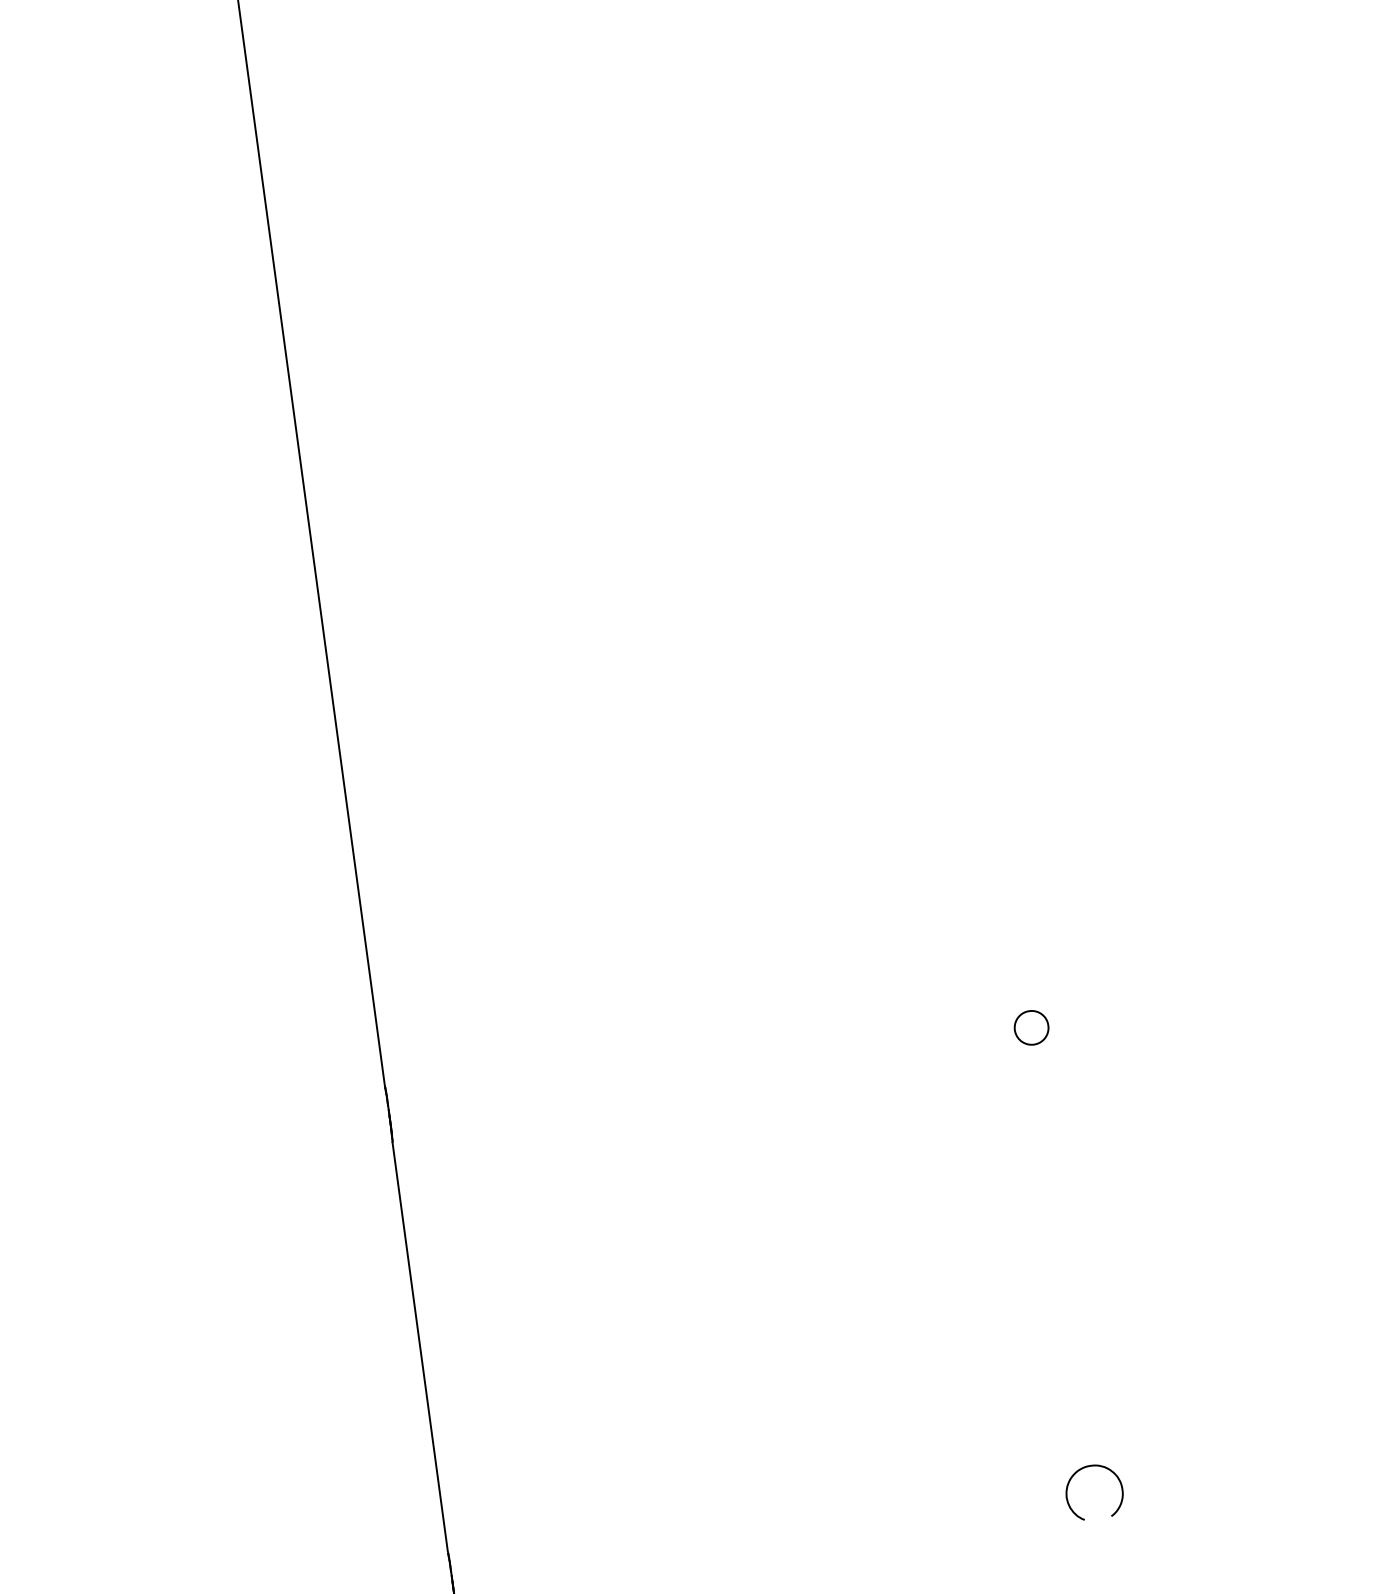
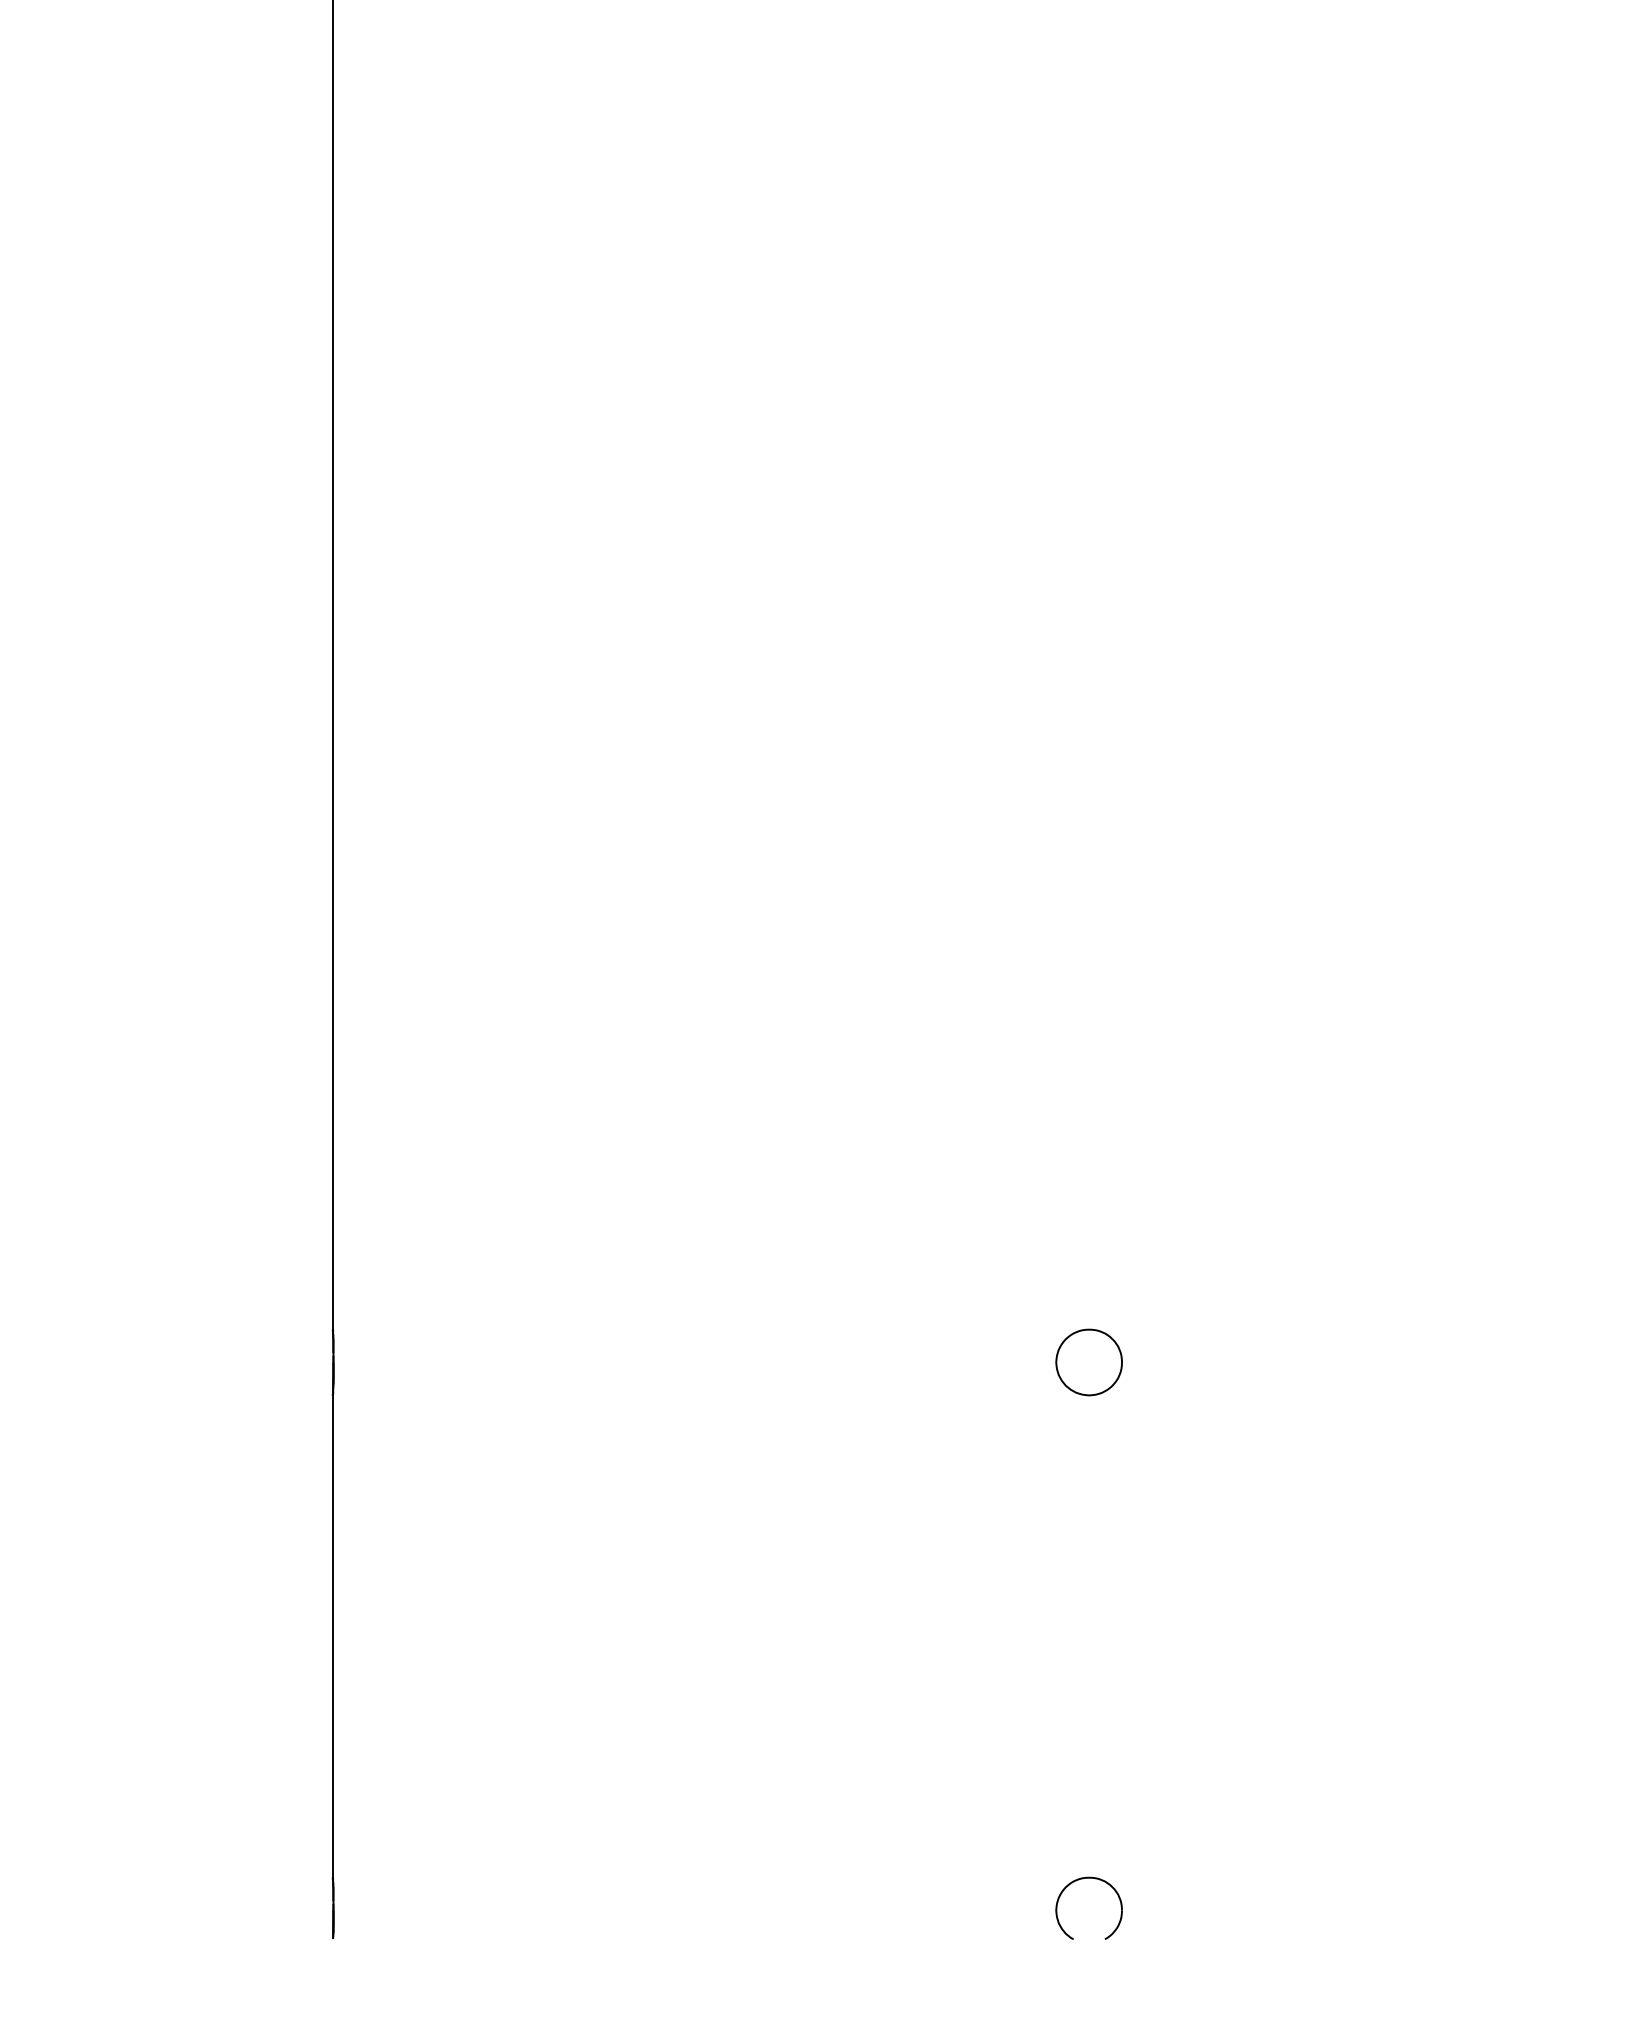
part: (1031, 1027) -> (1088, 1362), size x1.67

